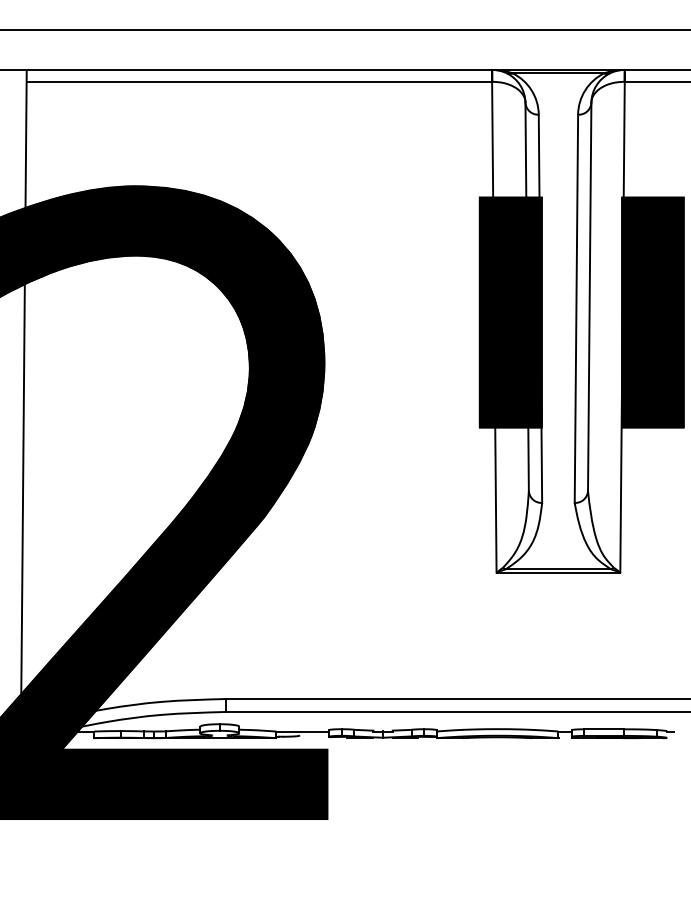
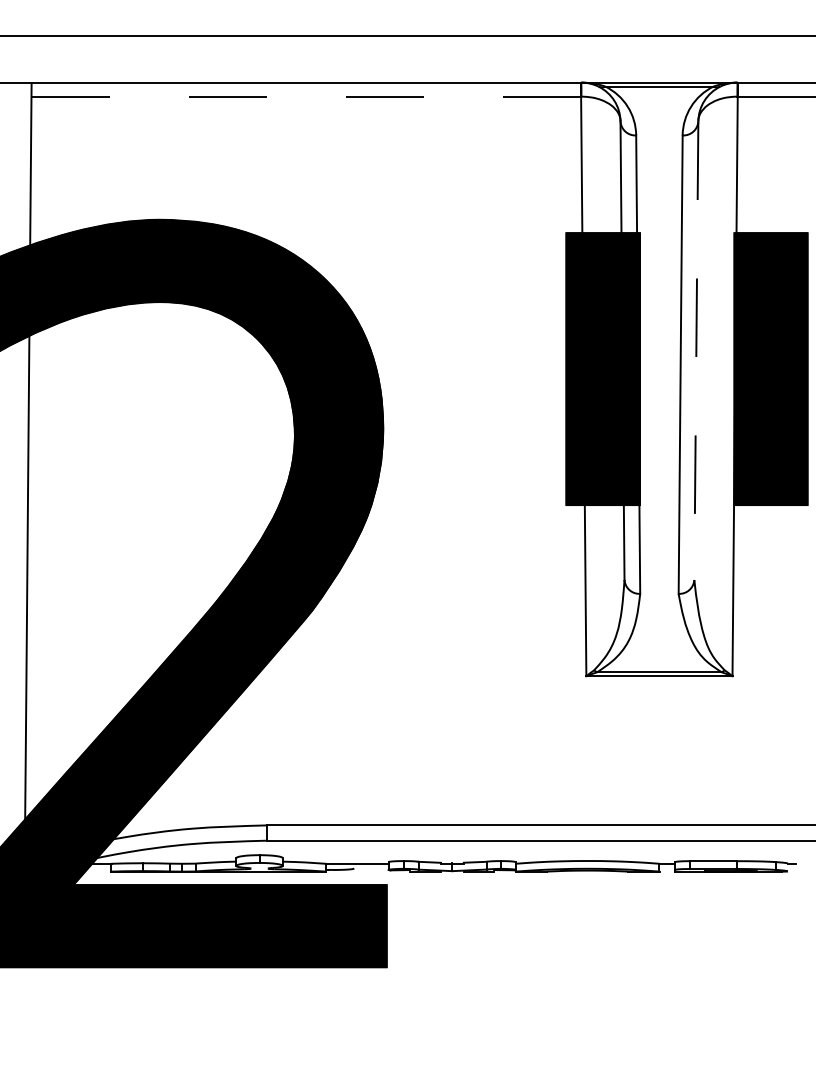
line: (259, 81) -> (306, 96), solid -> dashed
line: (589, 297) -> (696, 351), solid -> dashed

